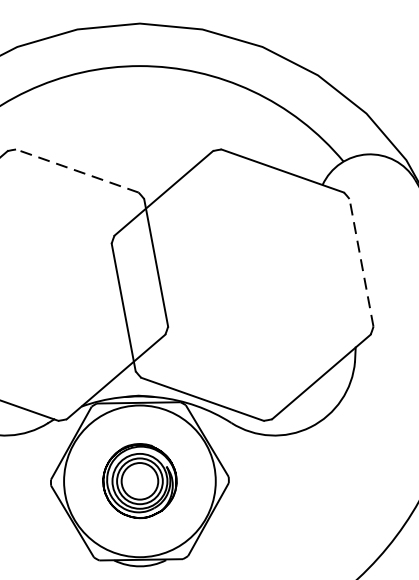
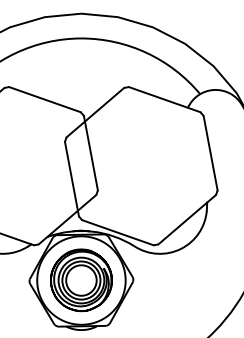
line: (76, 170) -> (44, 99), dashed -> solid
line: (361, 263) -> (210, 153), dashed -> solid
part: (140, 481) -> (81, 280), size x1.43

